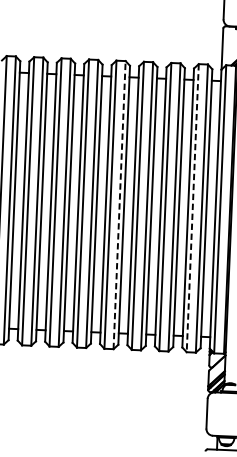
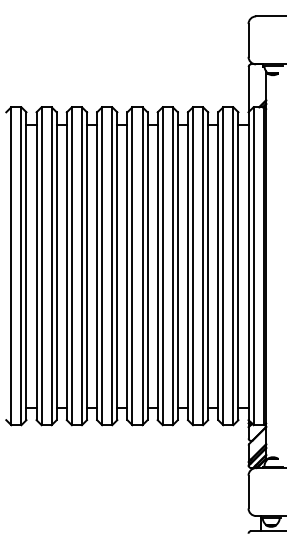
line: (119, 205) -> (142, 266), dashed -> solid
line: (192, 208) -> (223, 266), dashed -> solid

